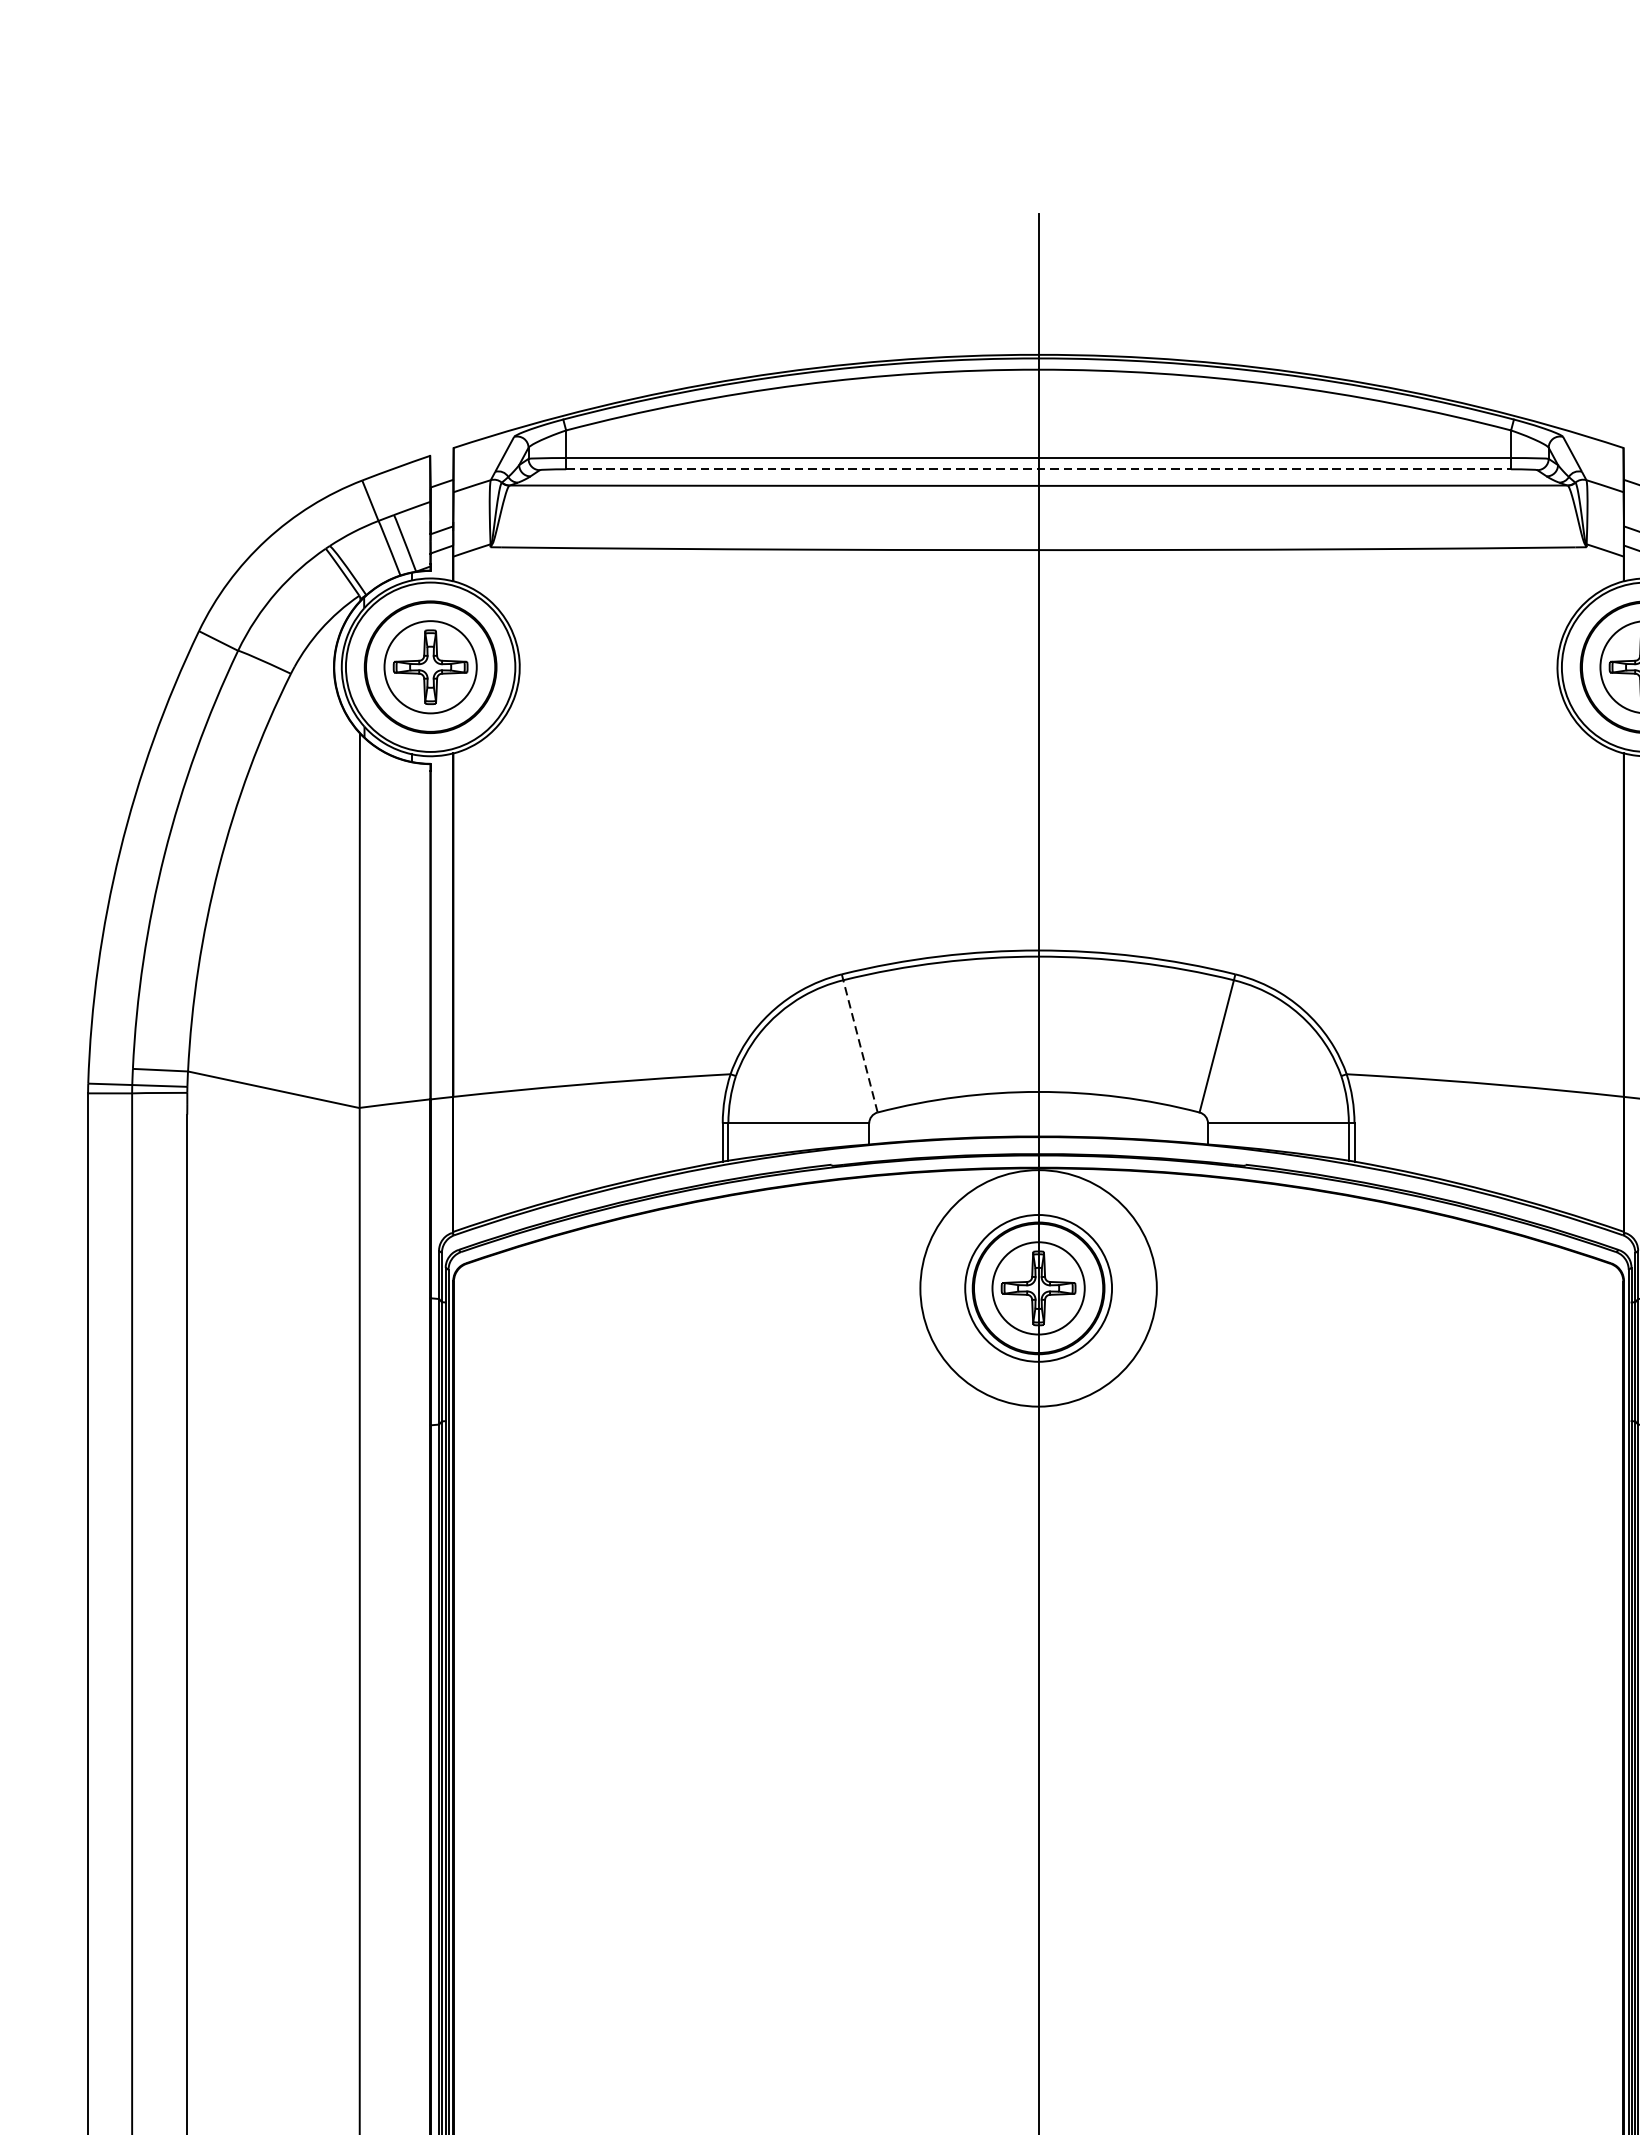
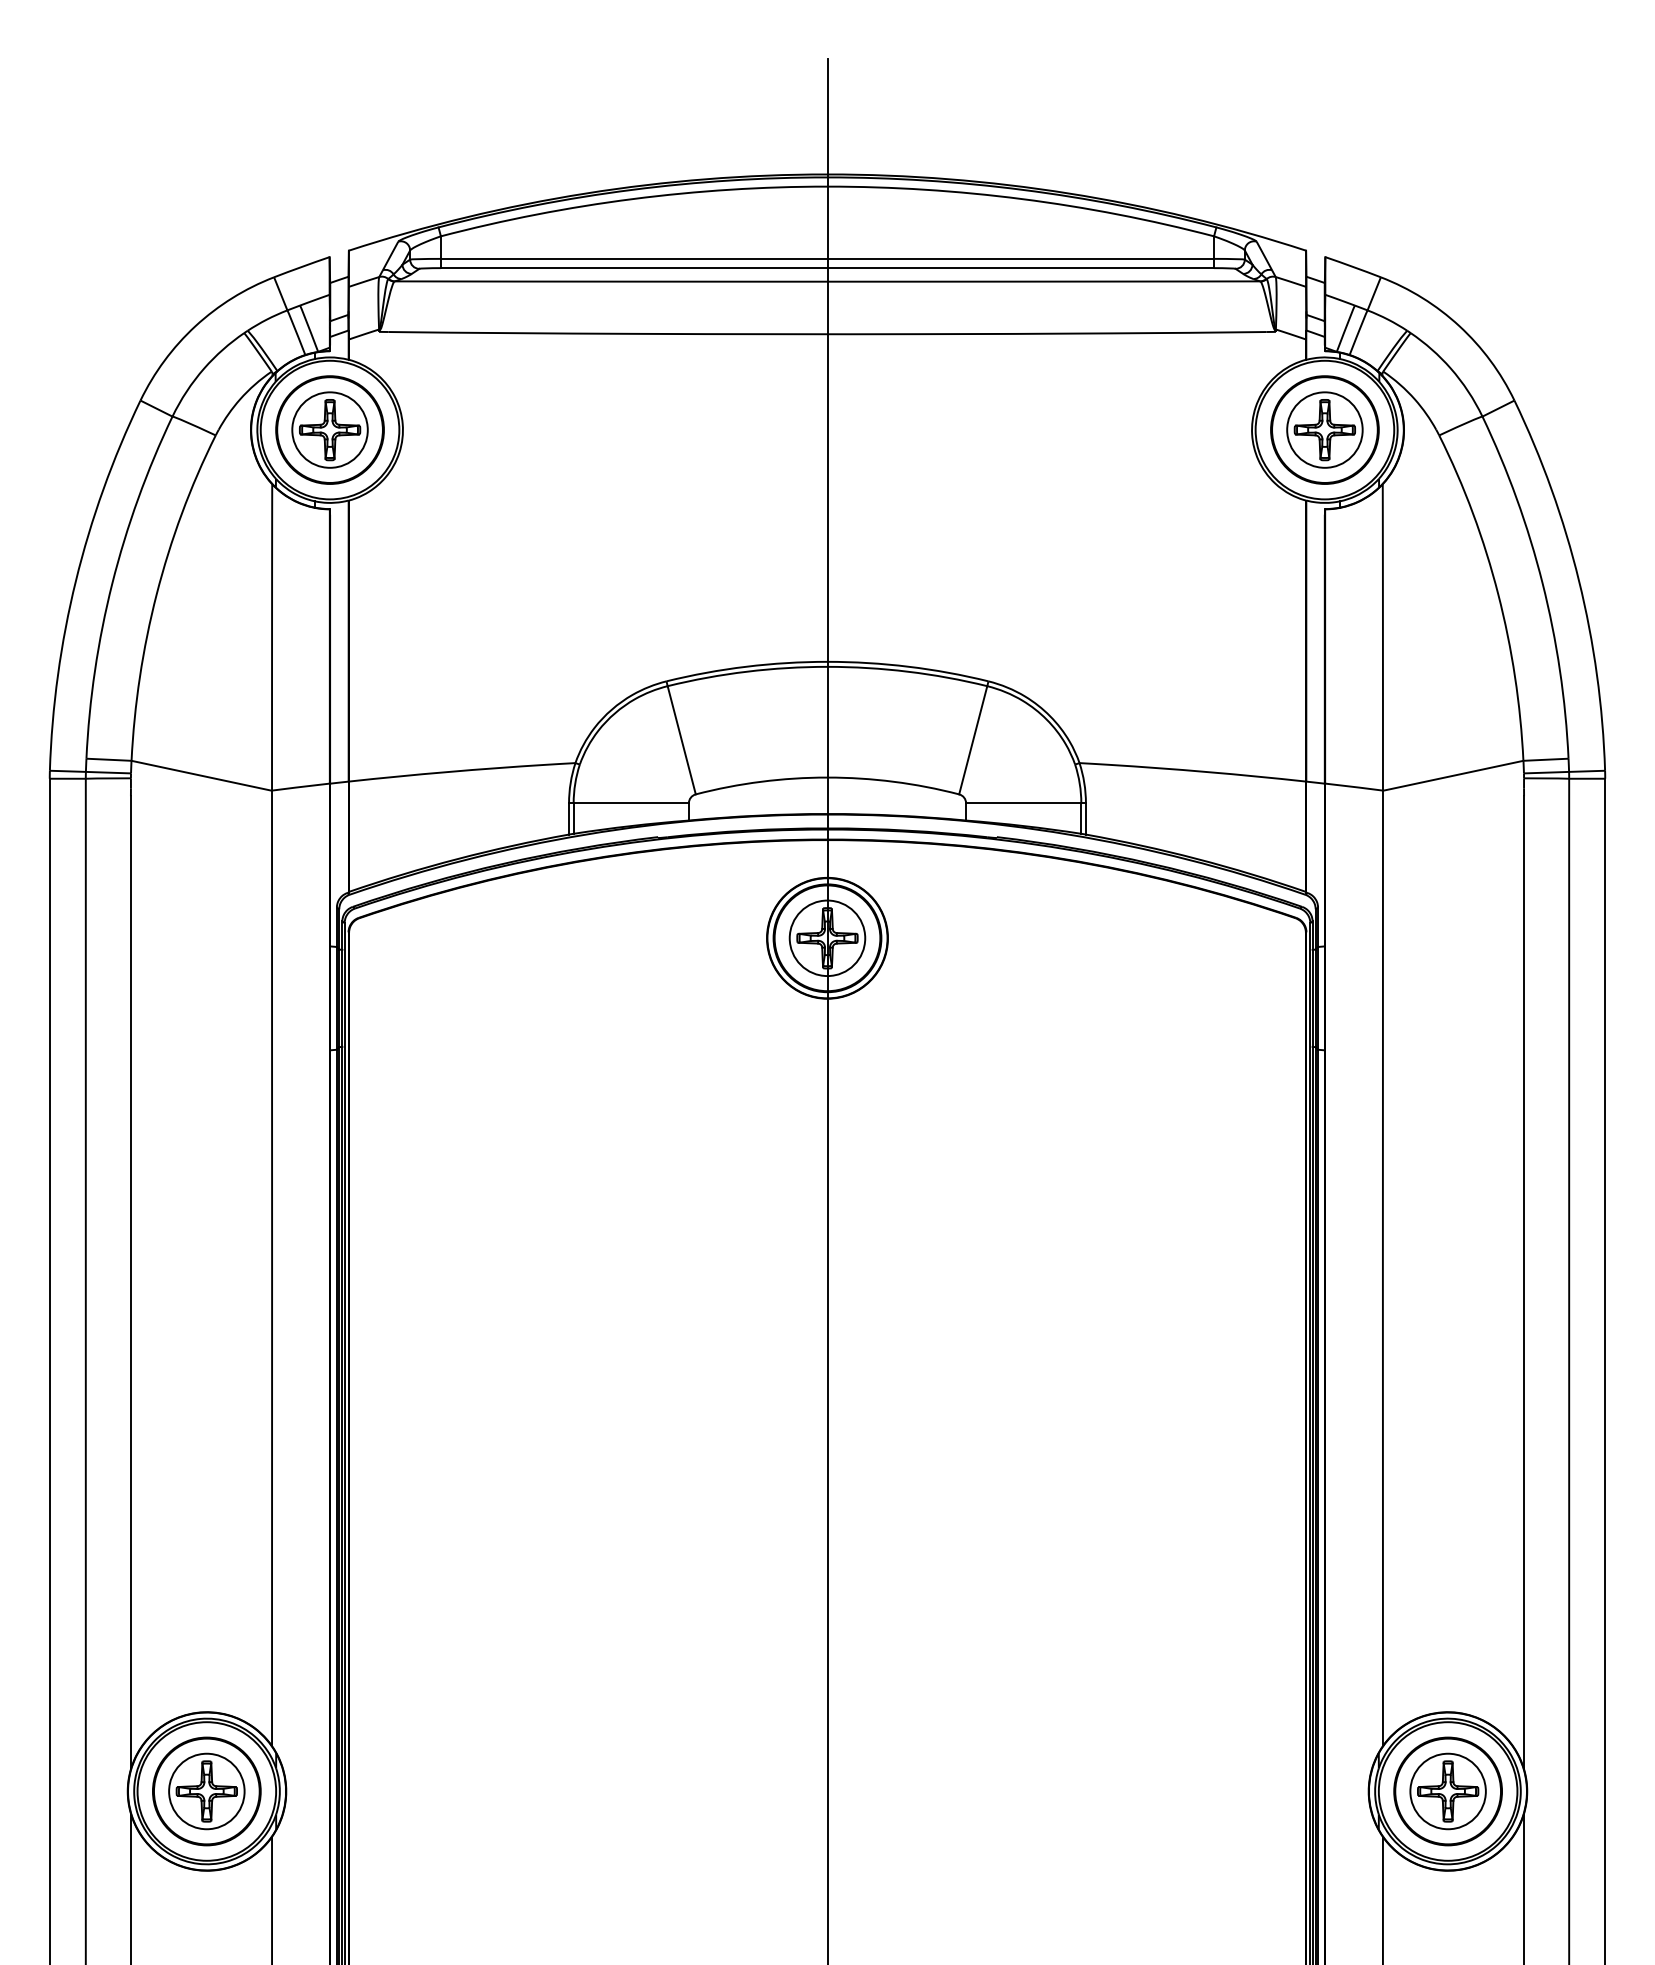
line: (1038, 469) -> (827, 268), dashed -> solid
line: (860, 1046) -> (681, 740), dashed -> solid
circle: (1038, 1287) -> (827, 937), size x0.62

